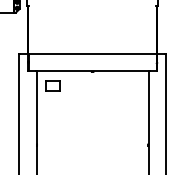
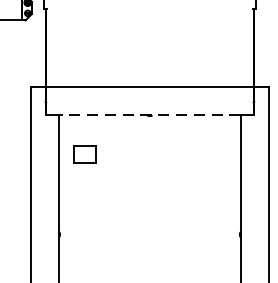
line: (92, 71) -> (149, 115), solid -> dashed
part: (52, 85) -> (84, 154), moved

